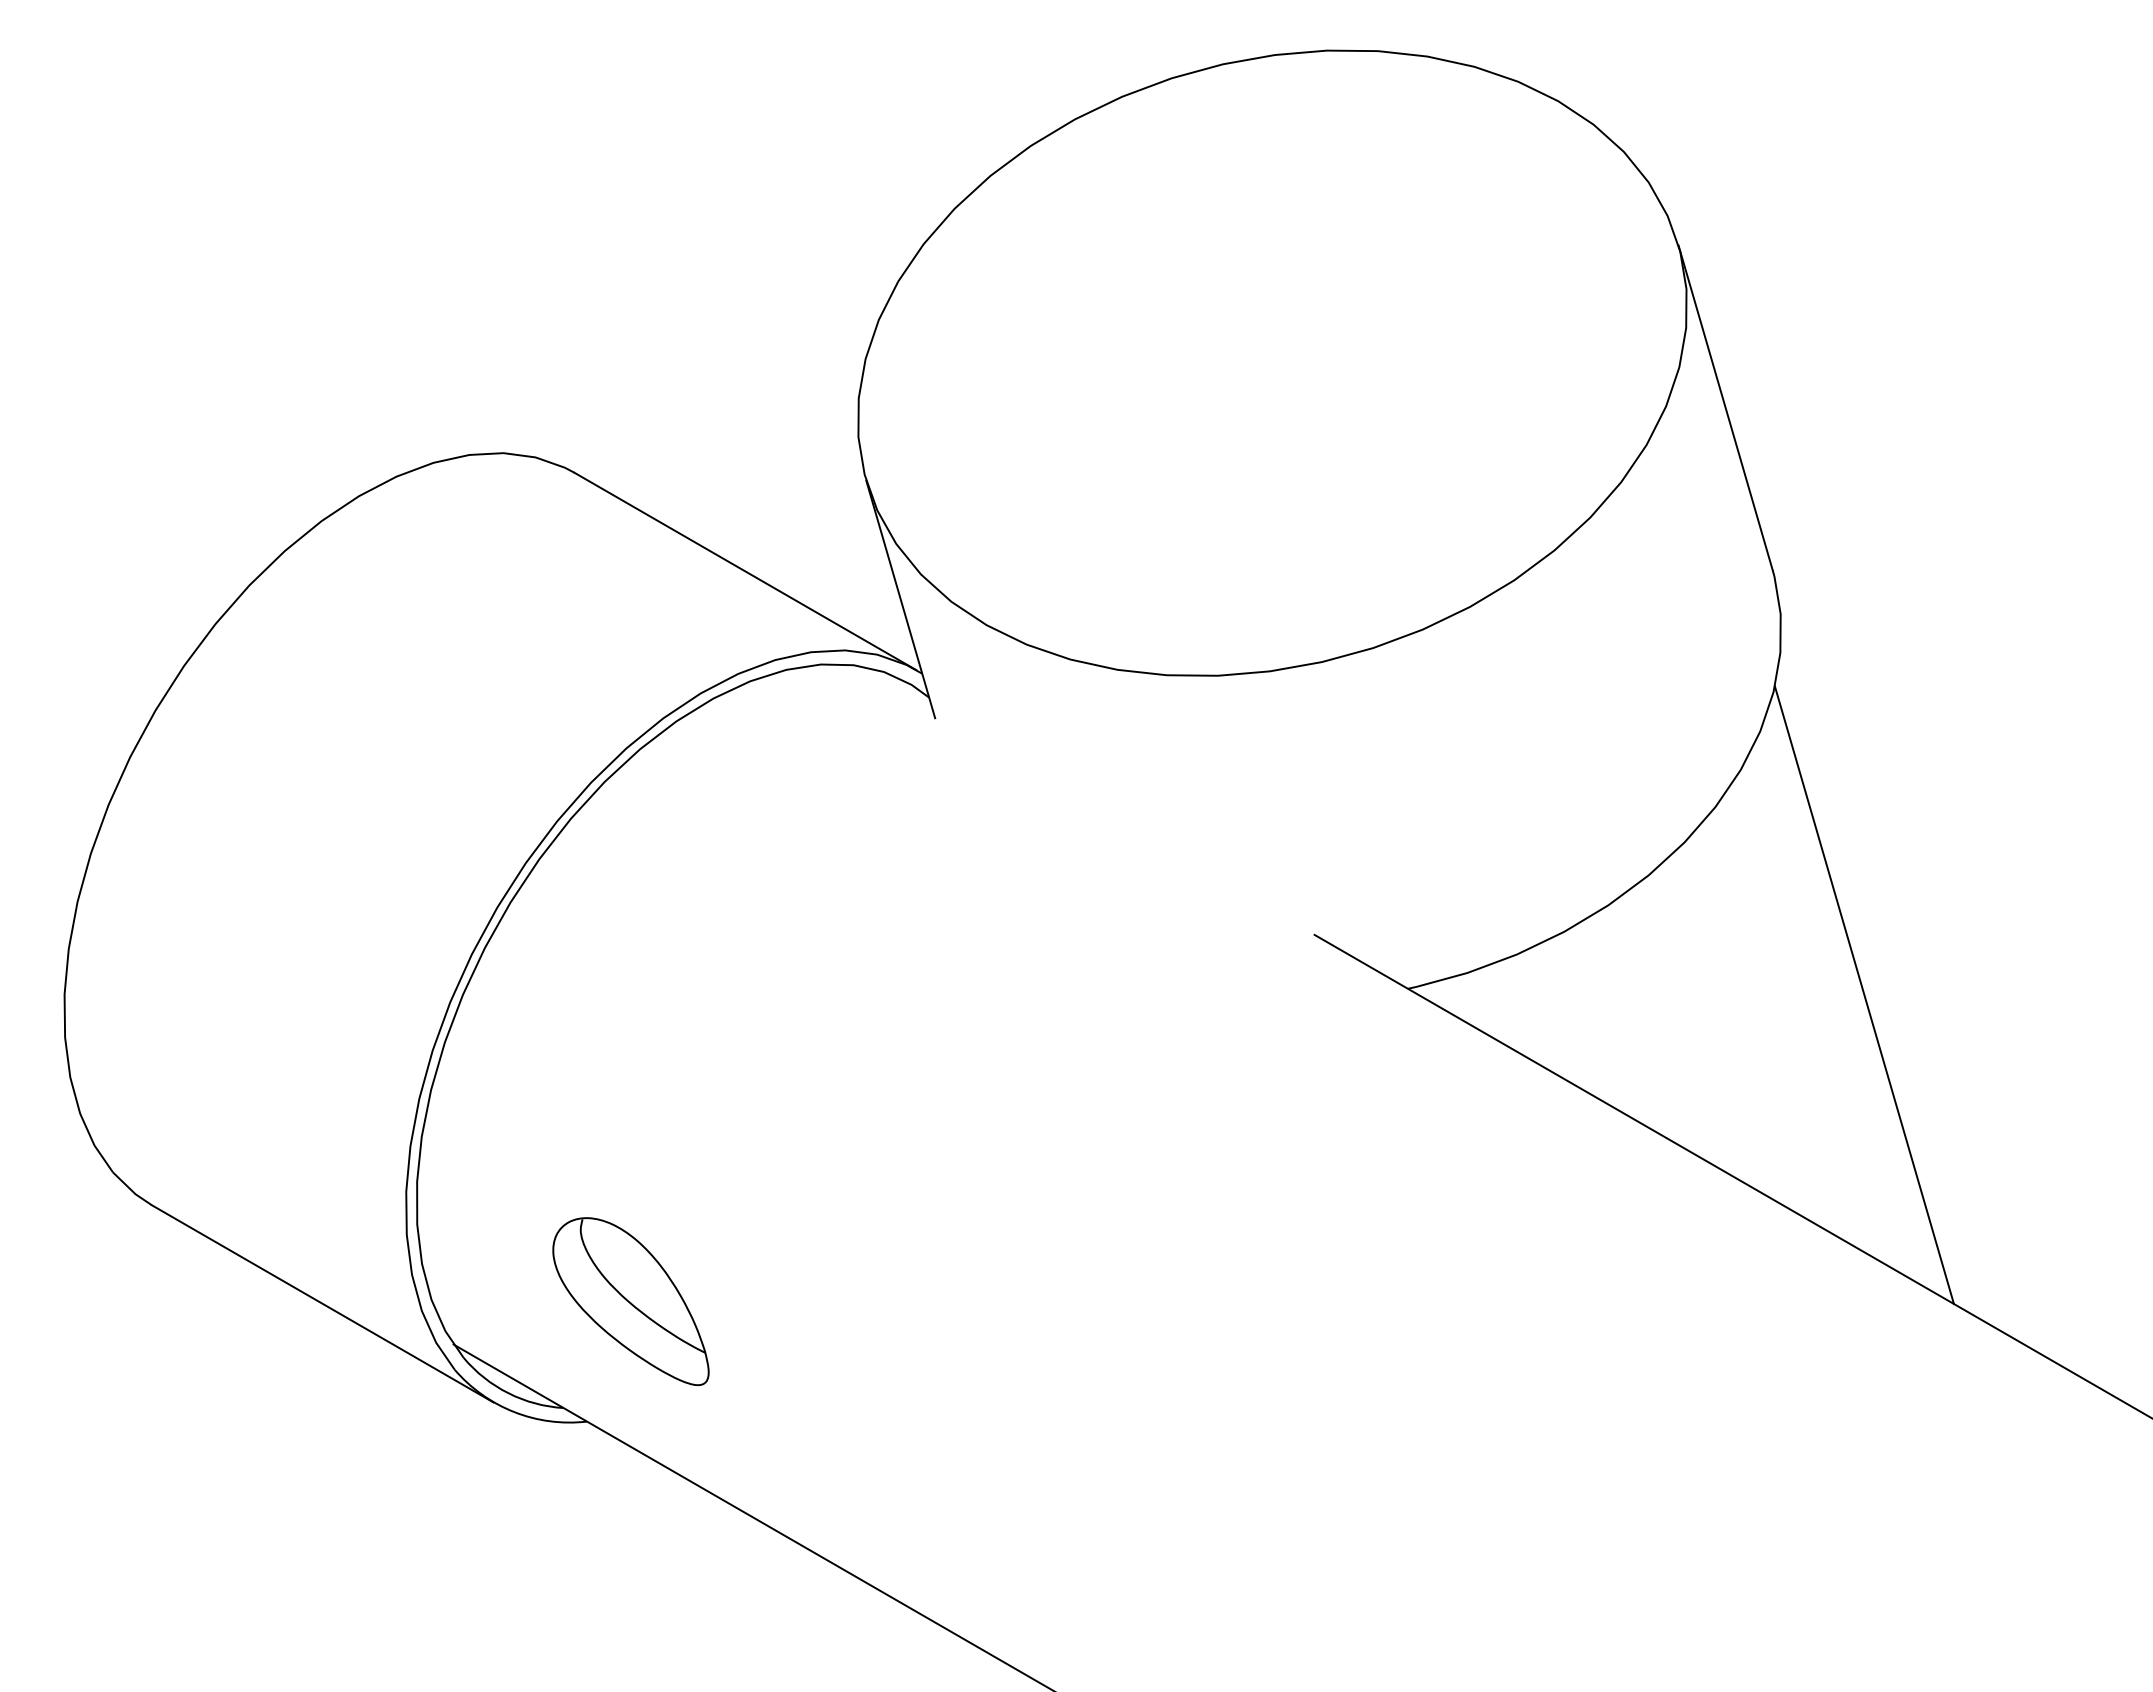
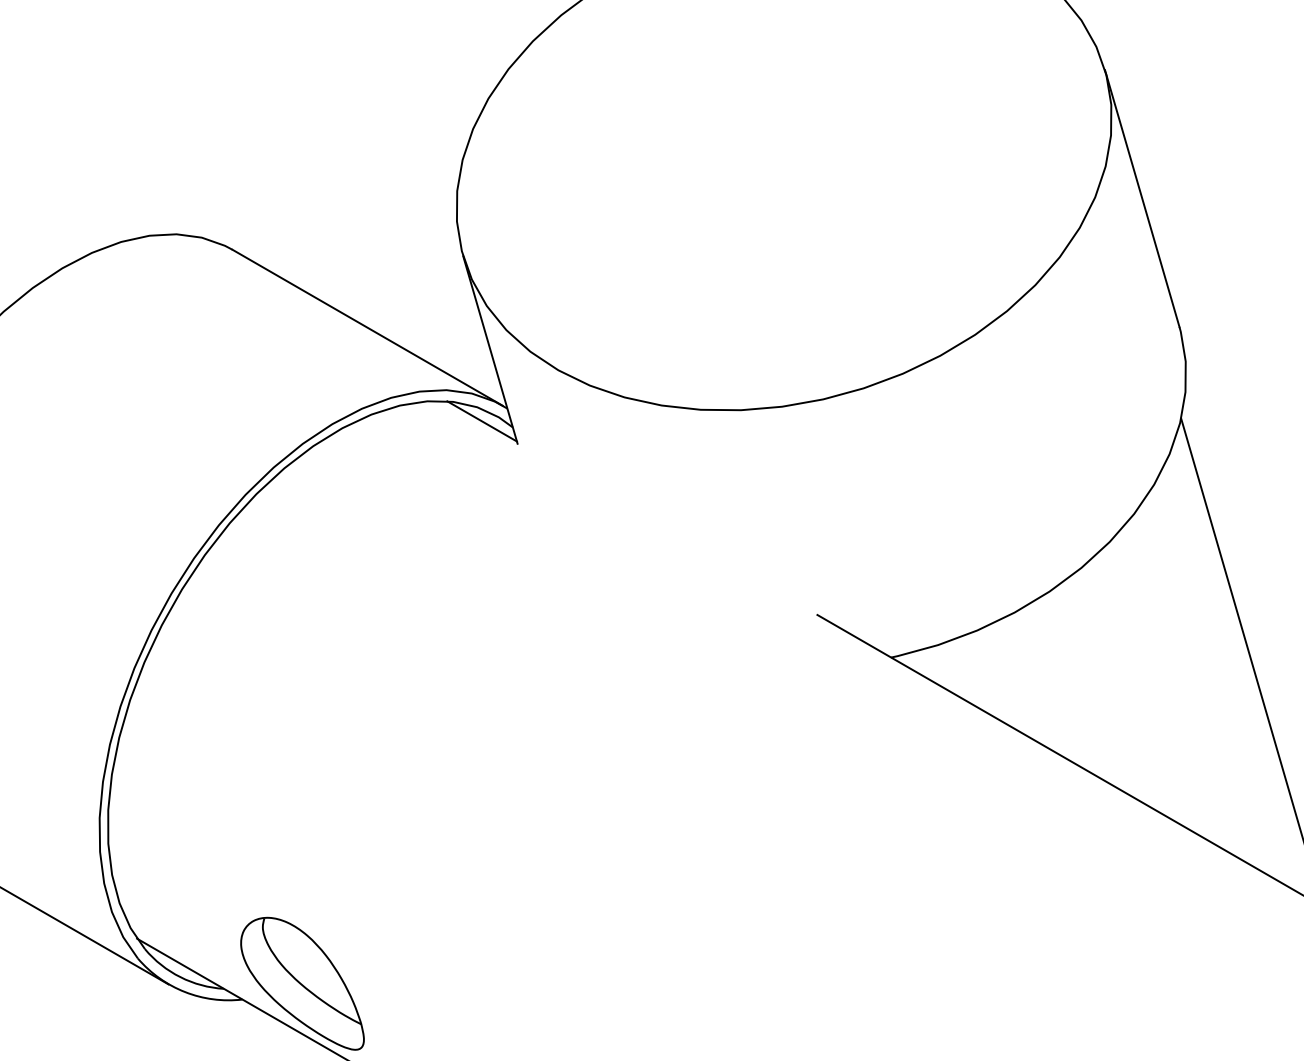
line: (890, 689) -> (482, 421), added
part: (630, 1301) -> (302, 983), moved

